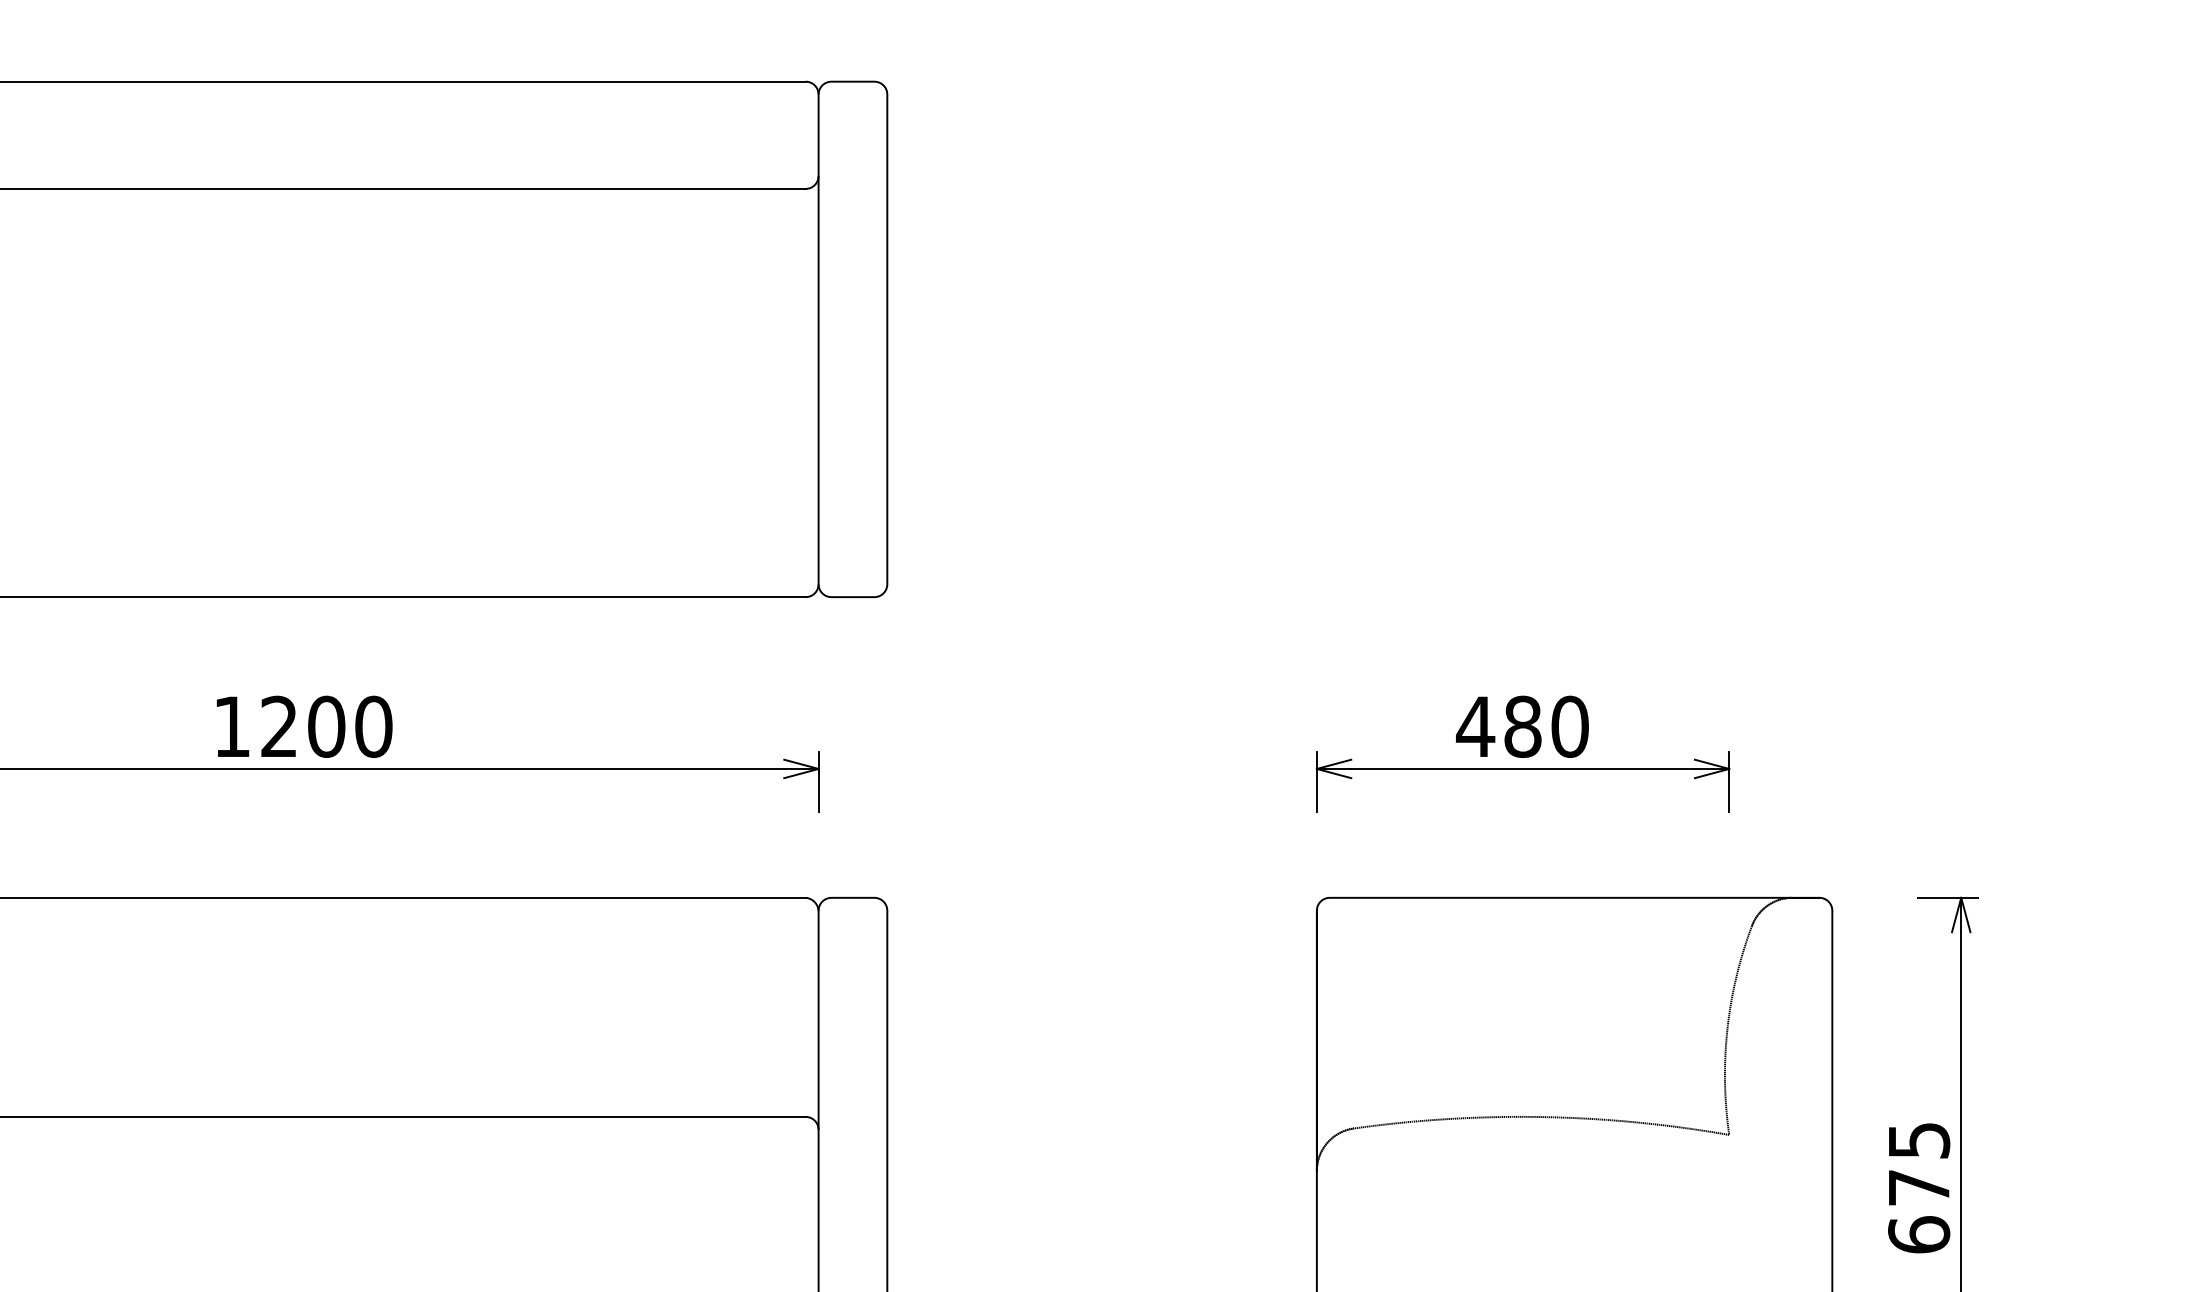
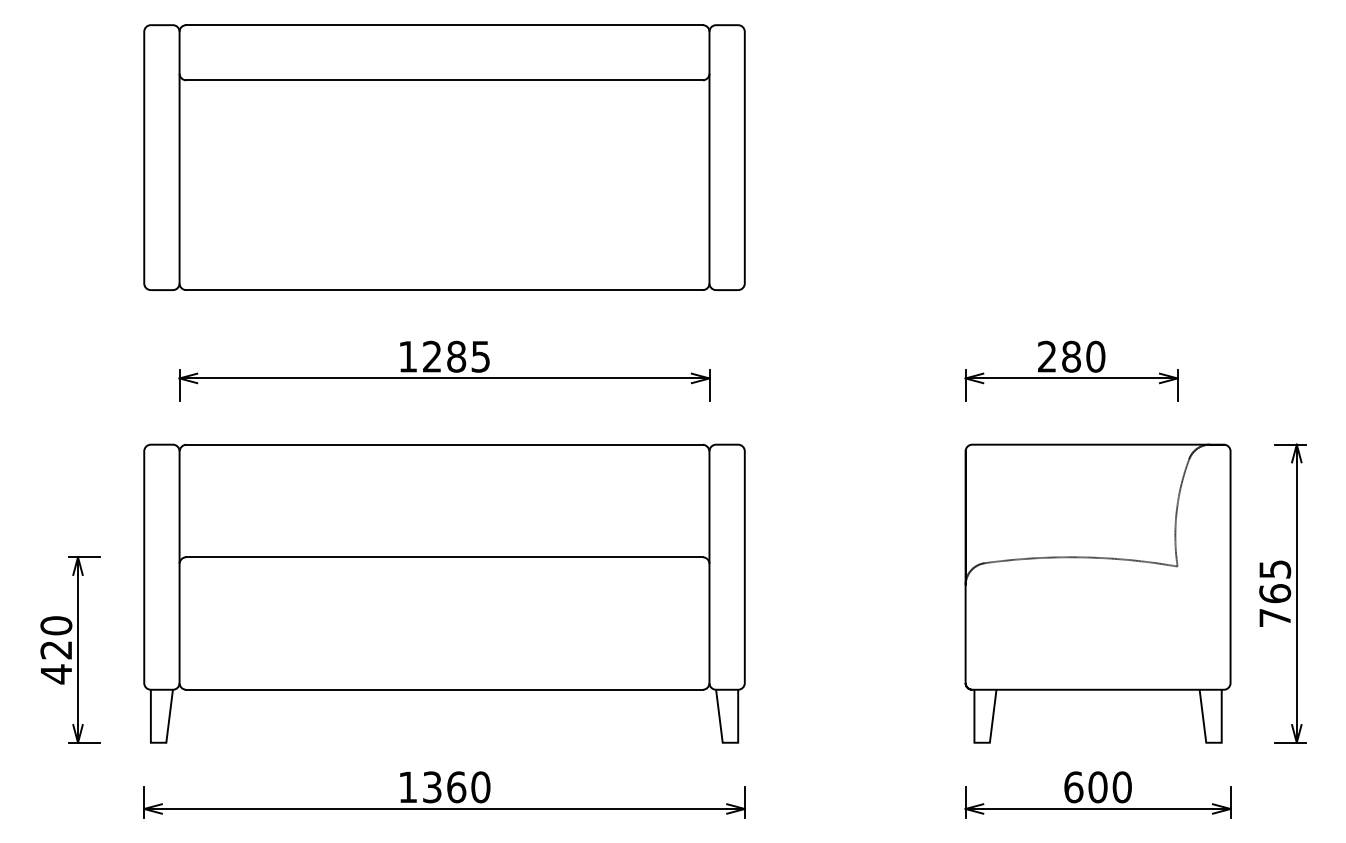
text: (349, 726) -> (468, 356), 1200 -> 1285
text: (1476, 726) -> (1047, 356), 480 -> 280
text: (1919, 1210) -> (1275, 605), 675 -> 765

